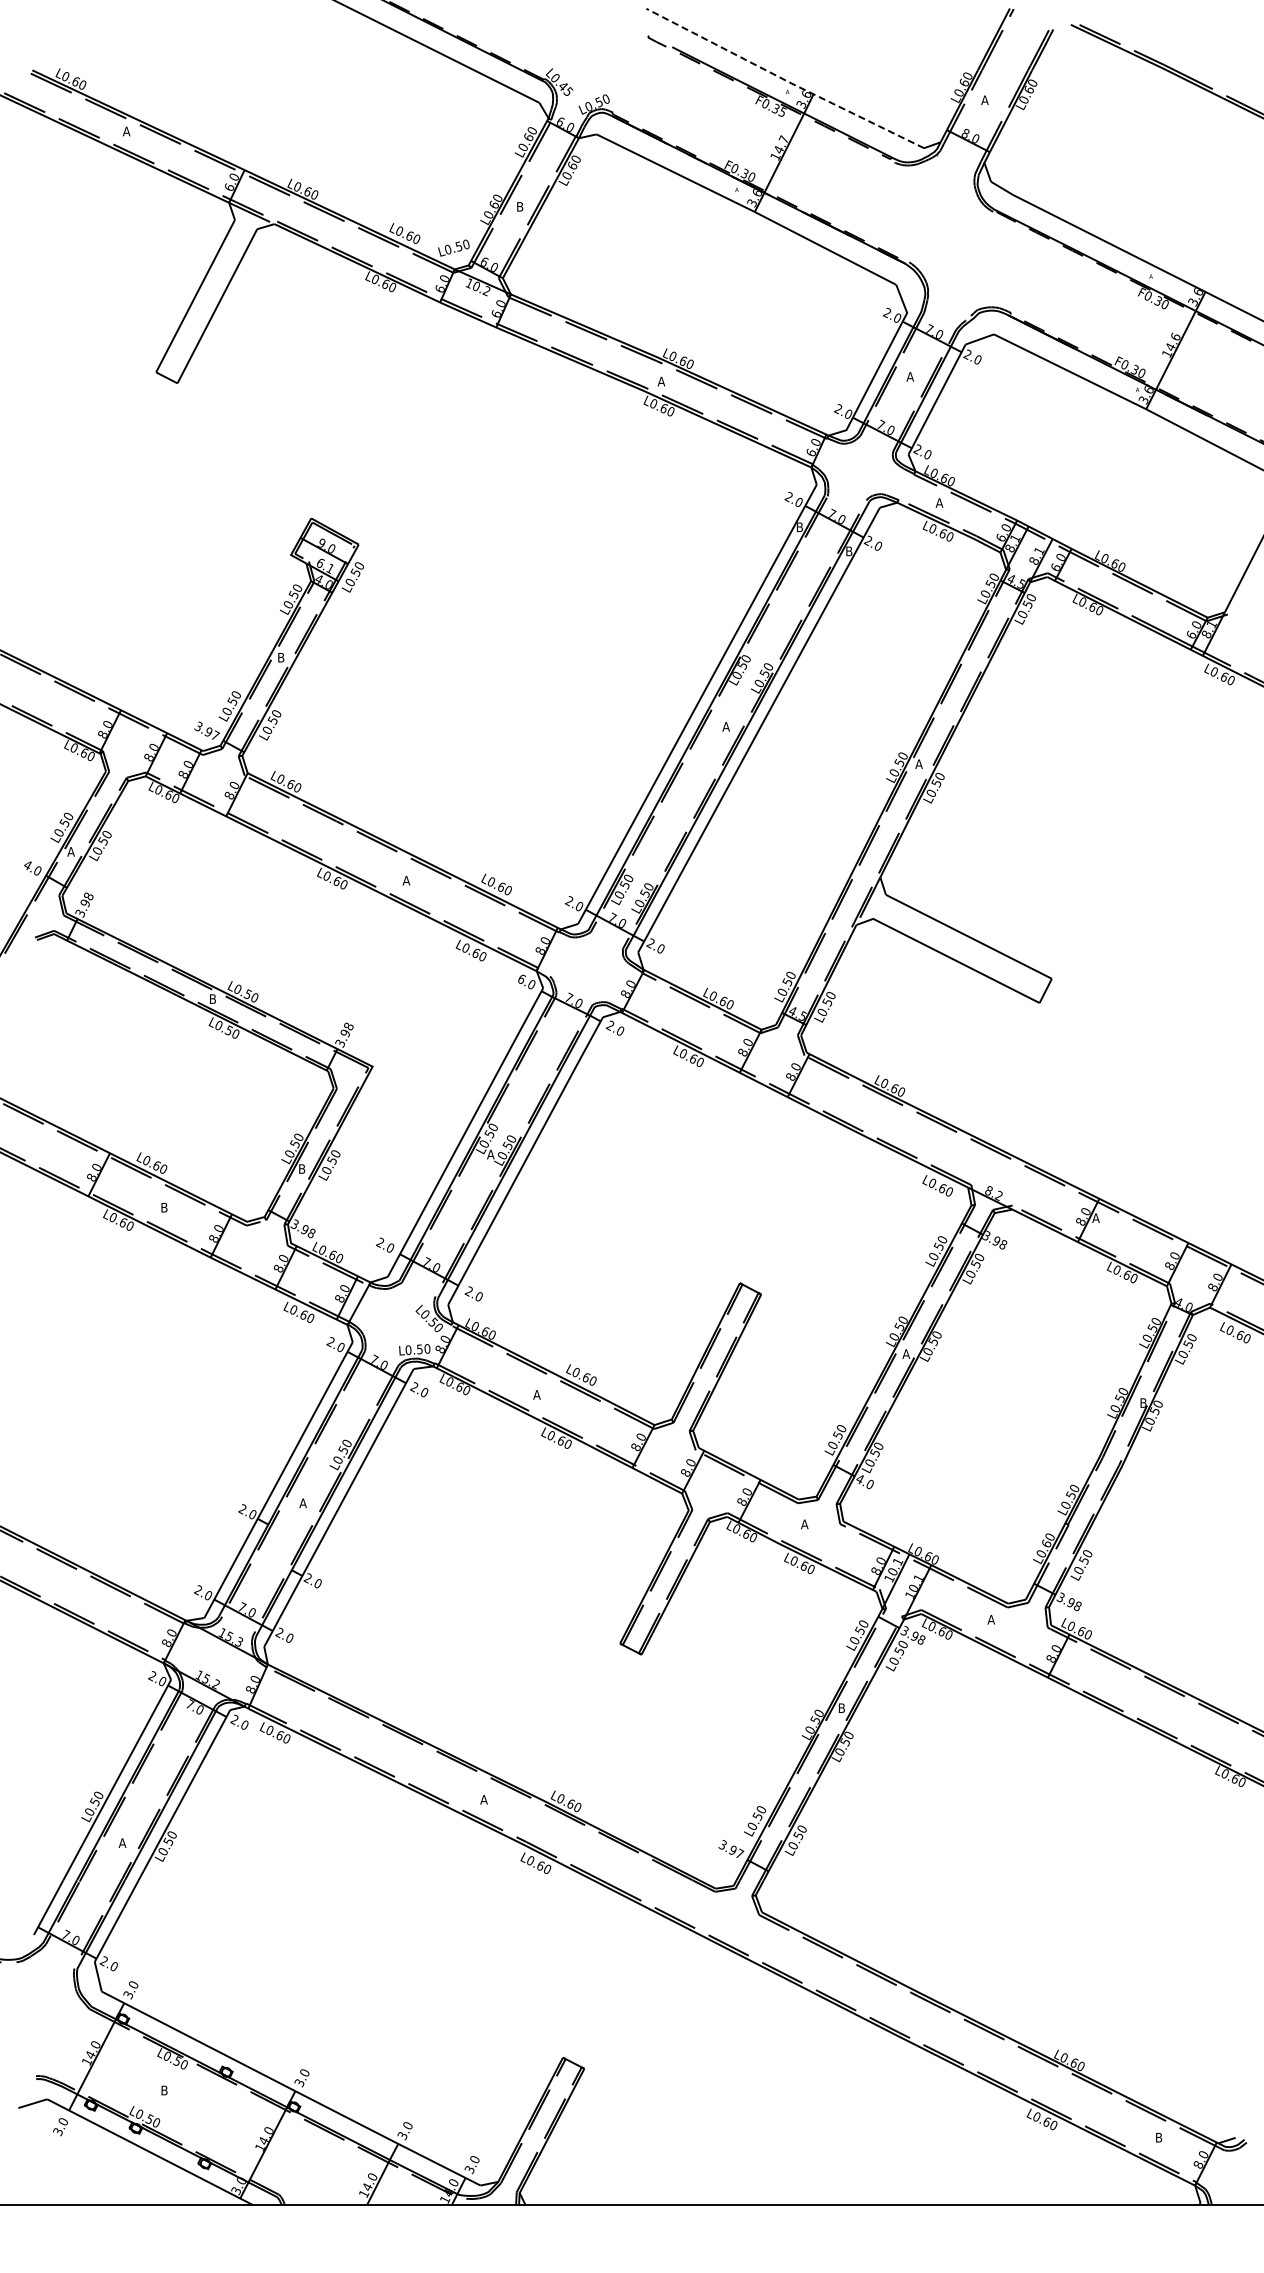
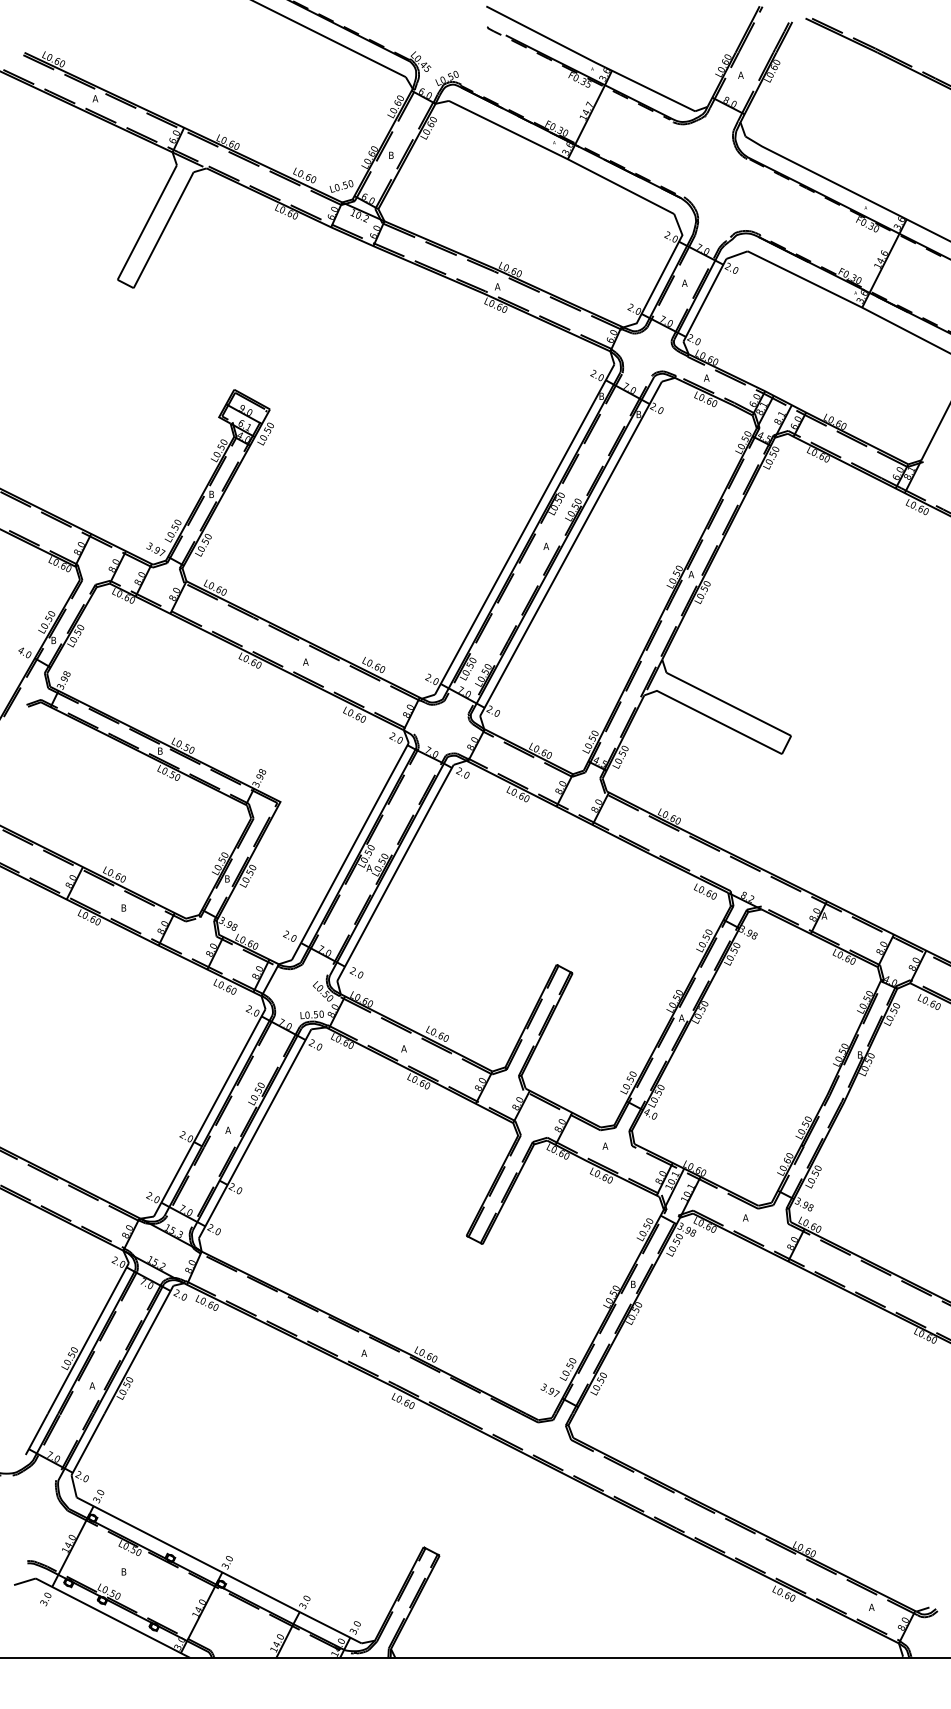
line: (784, 79) -> (590, 59), dashed -> solid
text: (70, 851) -> (53, 640), A -> B
text: (521, 979) -> (392, 736), 6.0 -> 2.0
text: (1158, 2137) -> (871, 1607), B -> A

